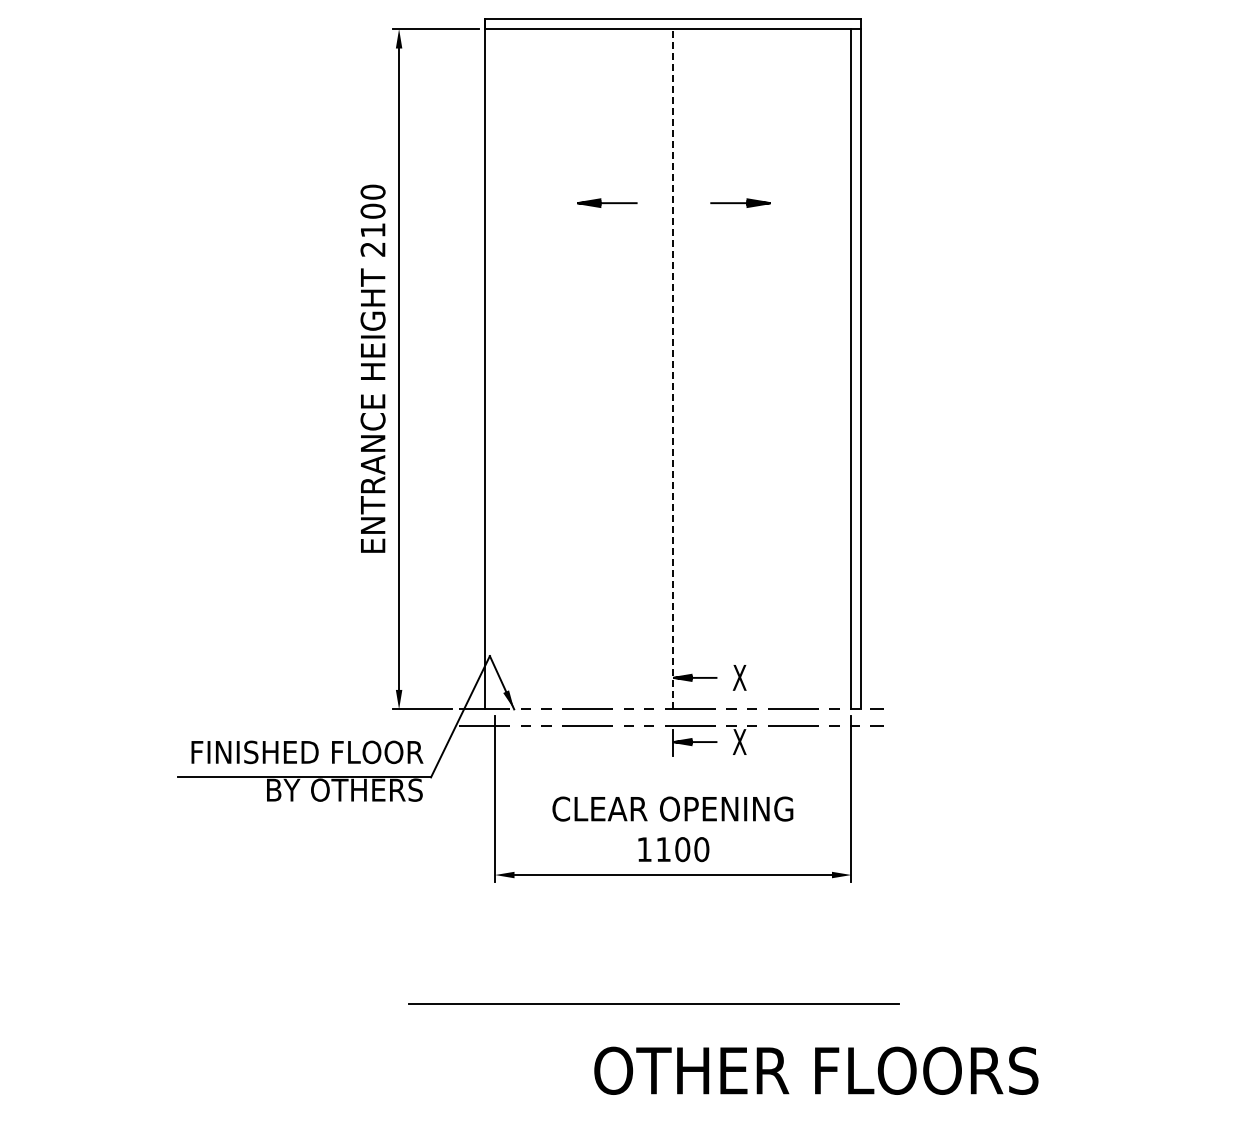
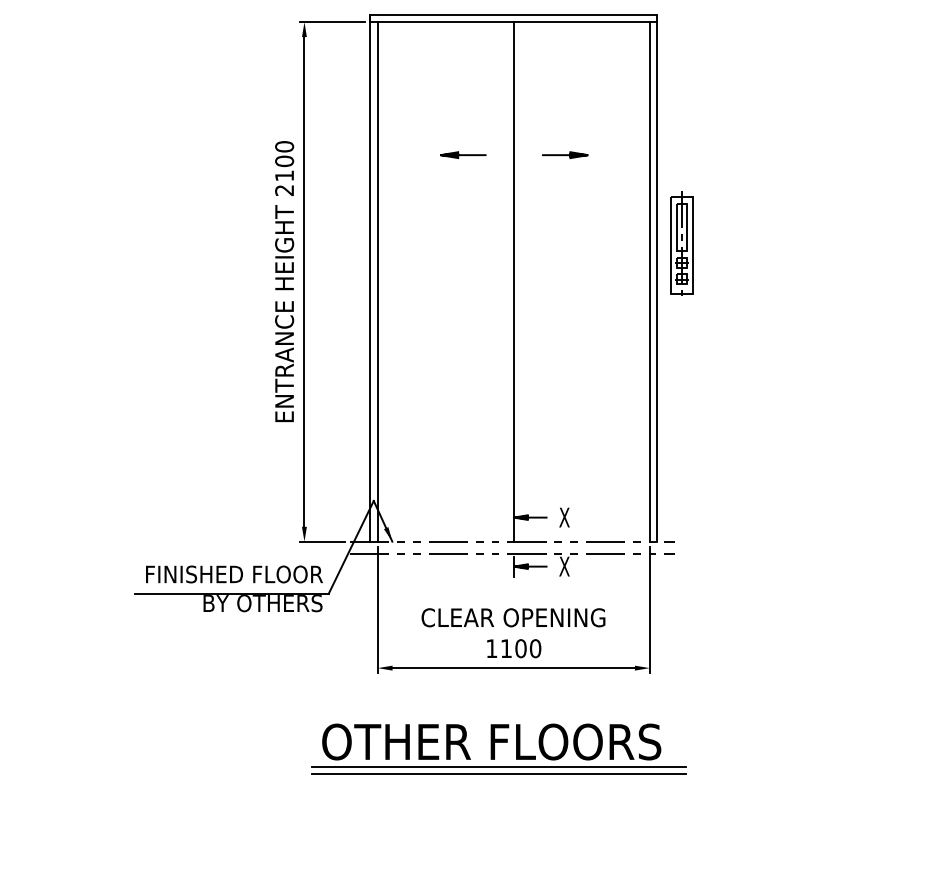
part: (893, 318) -> (681, 243), added
line: (673, 368) -> (513, 281), dashed -> solid
line: (495, 369) -> (378, 282), added
line: (653, 1013) -> (498, 773), added
text: (816, 1070) -> (491, 741), moved

